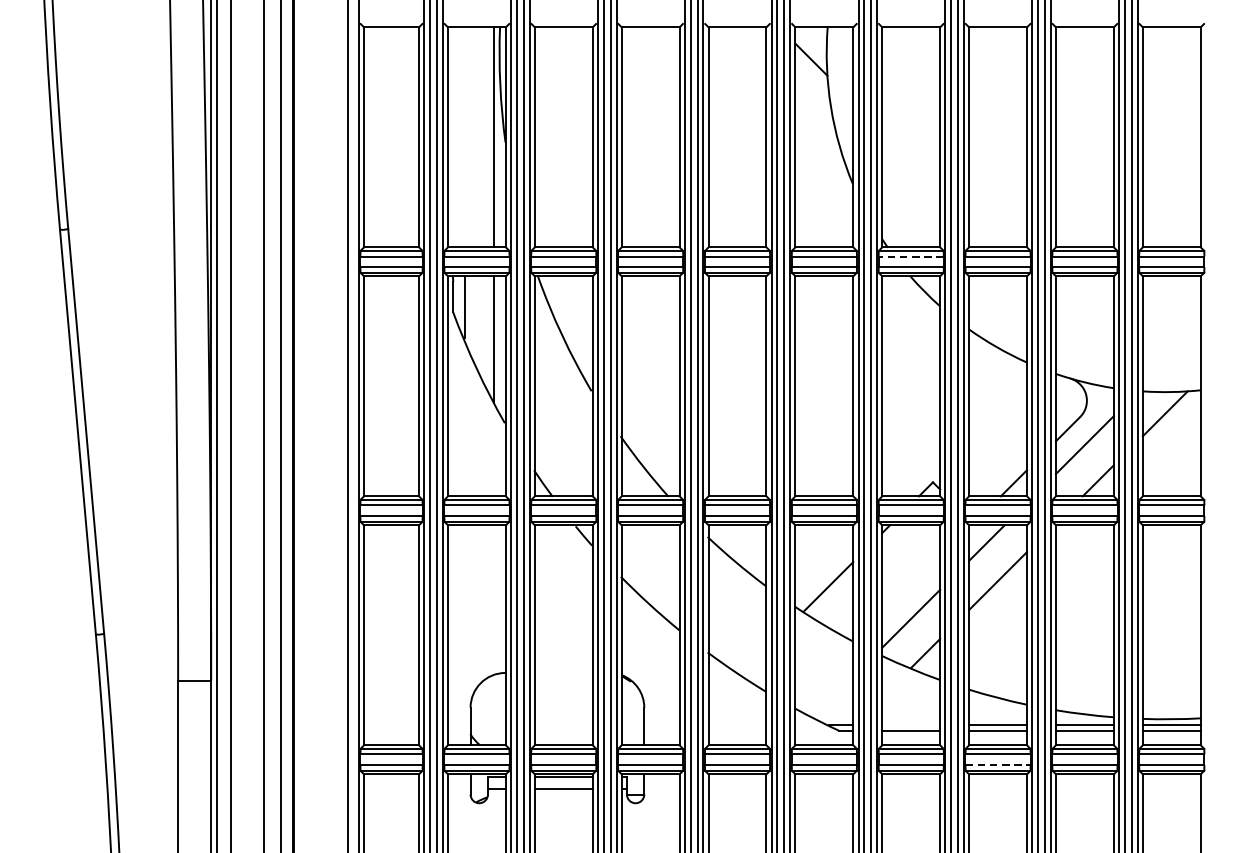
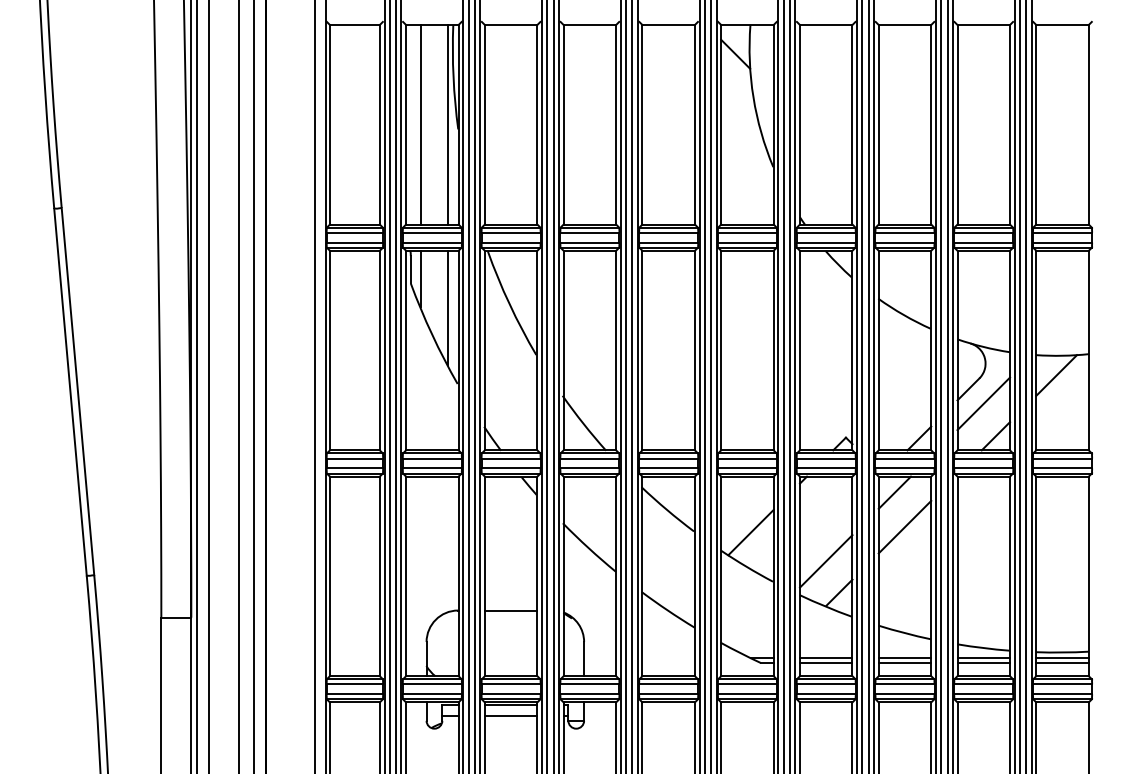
line: (464, 137) -> (421, 124), added
line: (911, 256) -> (826, 232), dashed -> solid
line: (563, 672) -> (510, 610), added
line: (910, 724) -> (825, 657), added
line: (997, 765) -> (904, 694), dashed -> solid

